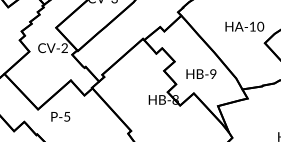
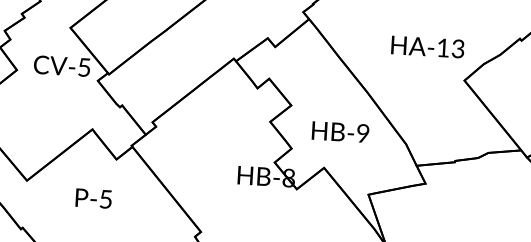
text: (260, 26) -> (457, 48), HA-10 -> HA-13
text: (64, 47) -> (84, 66), CV-2 -> CV-5
text: (60, 116) -> (93, 198), moved

